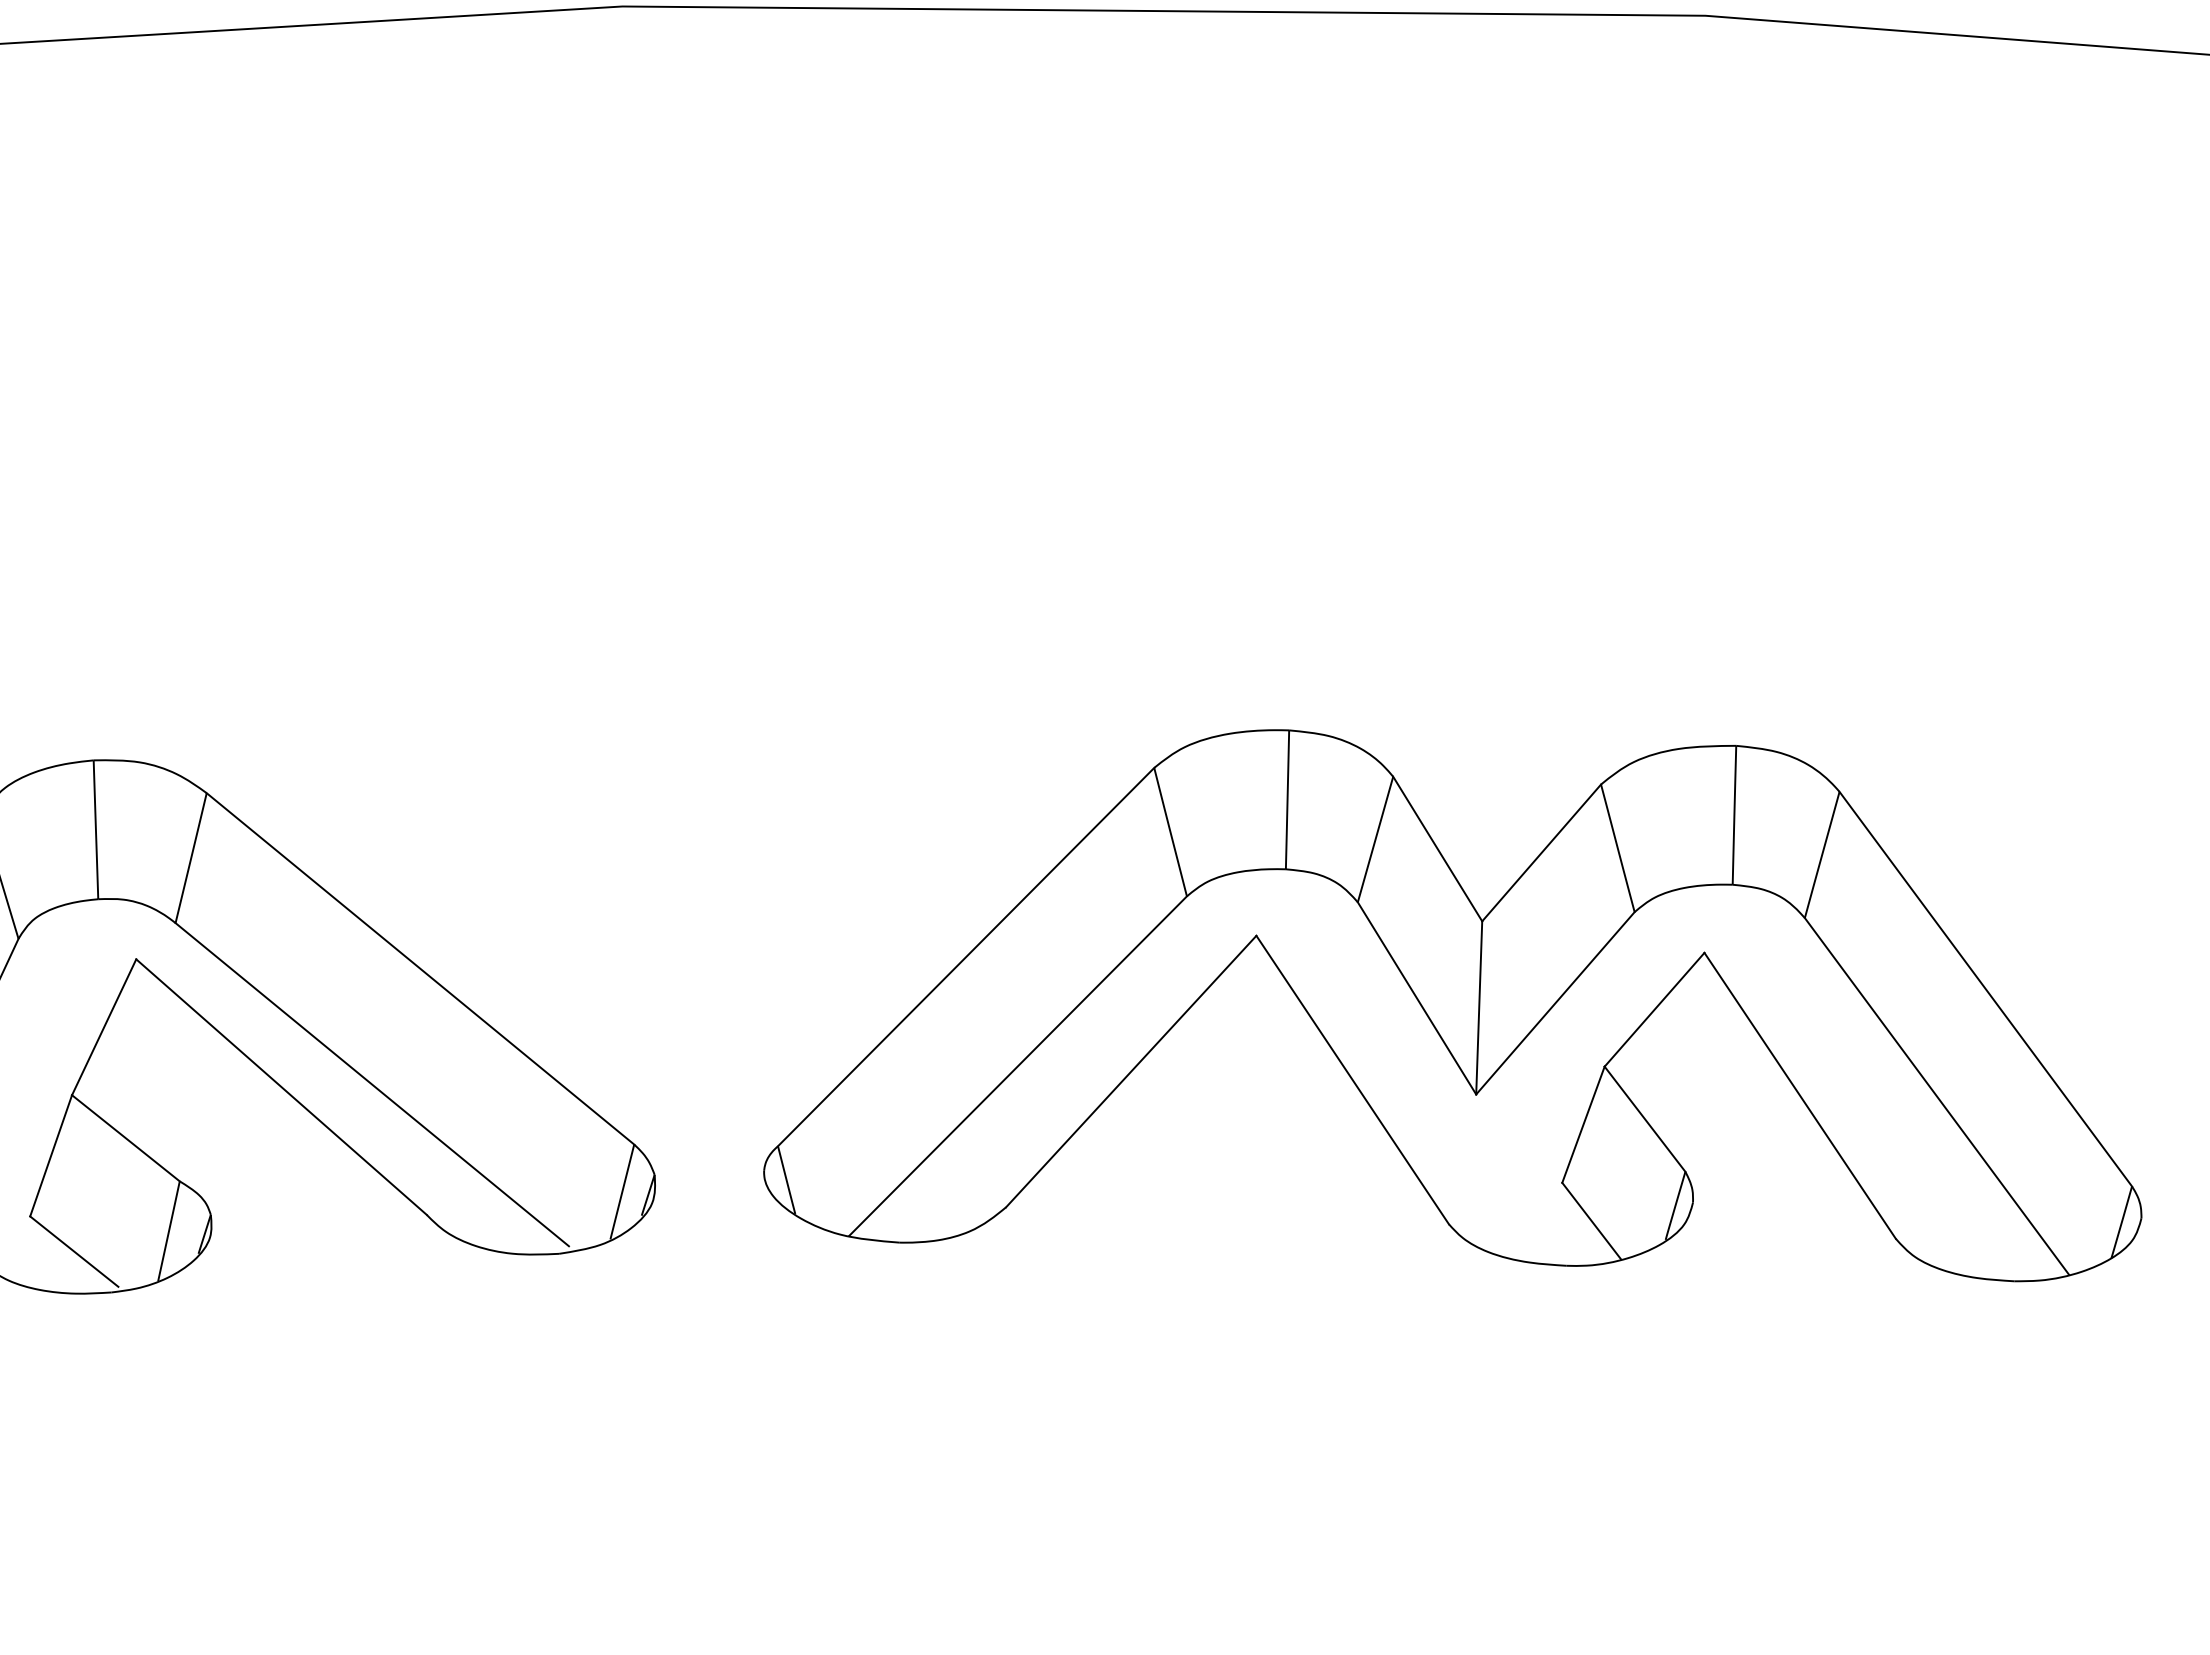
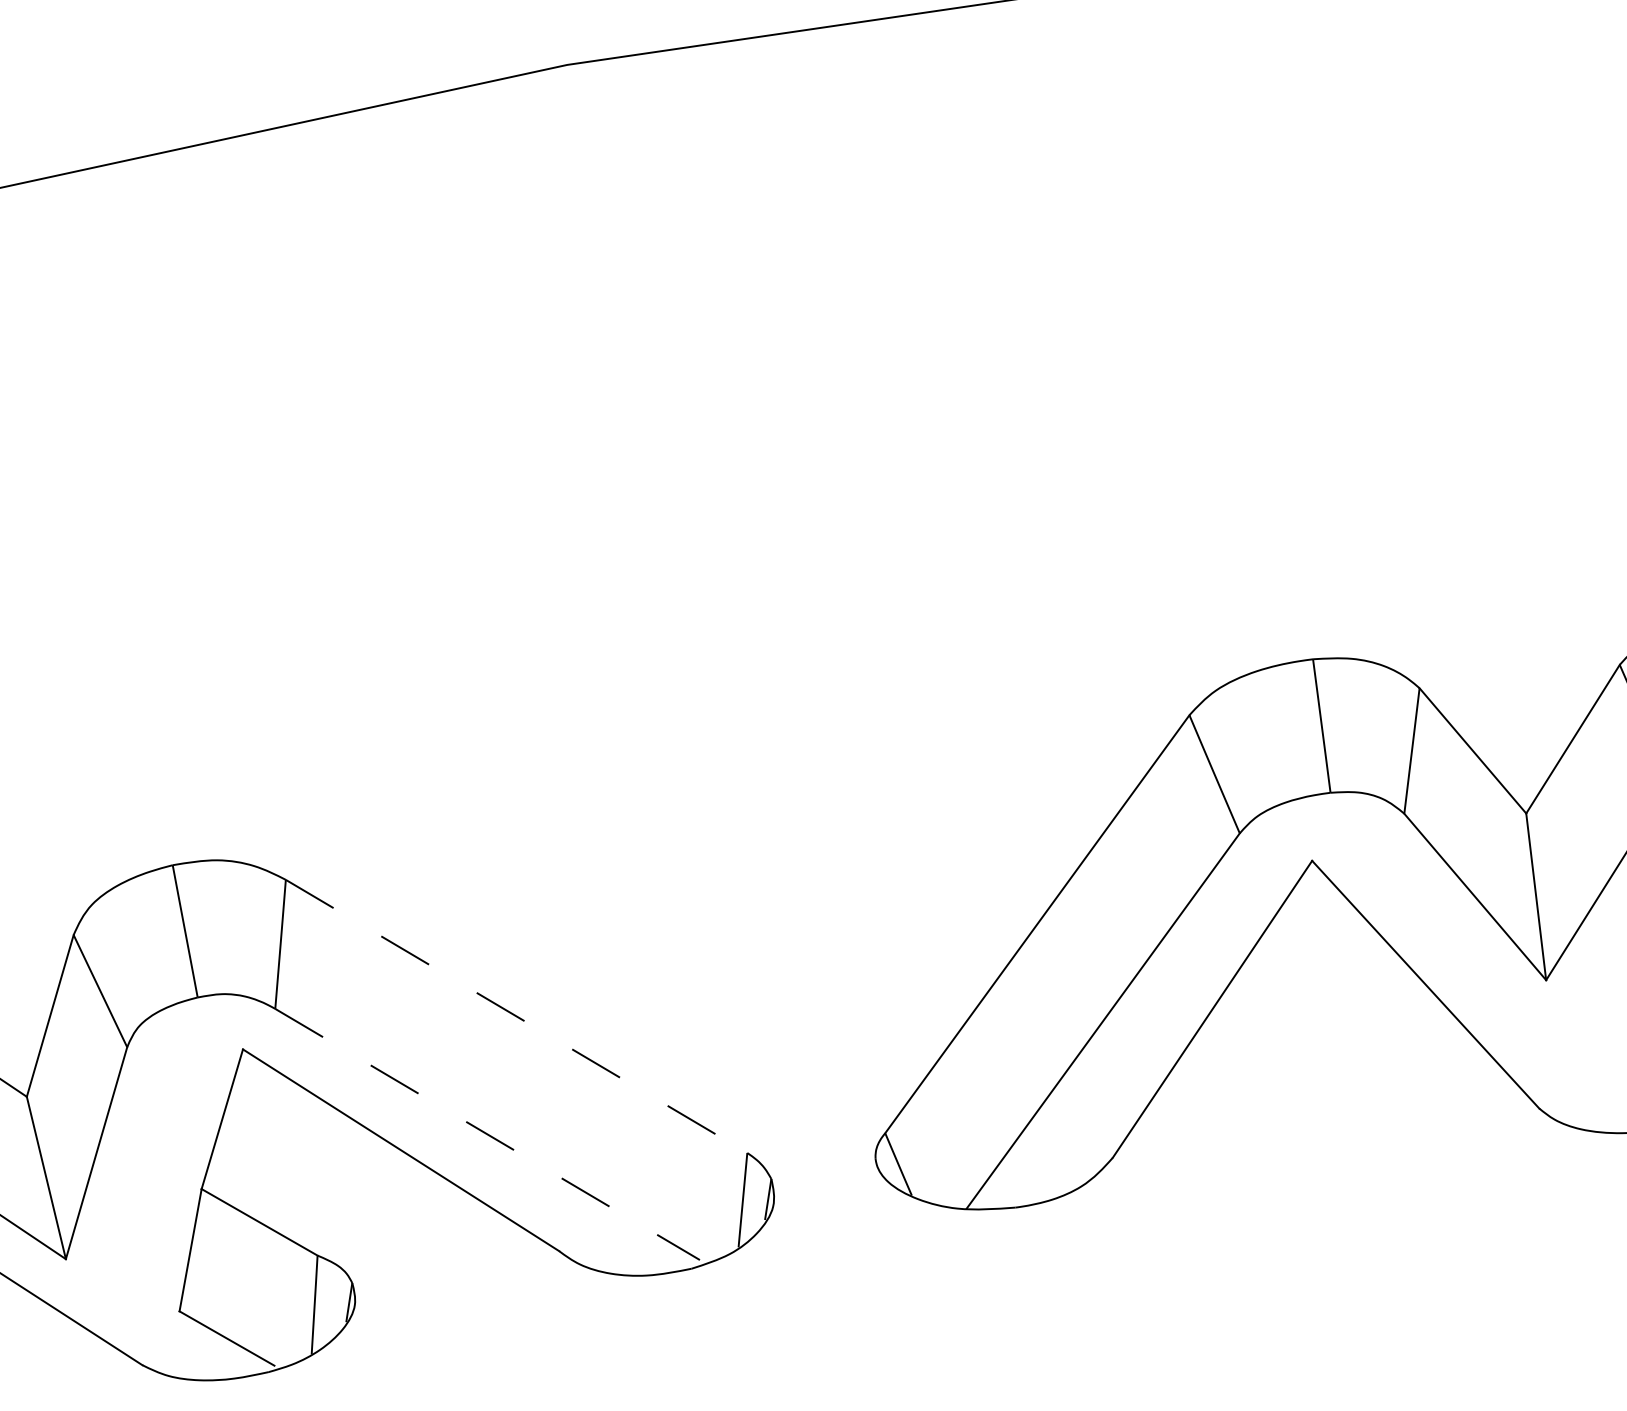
line: (420, 968) -> (516, 1016), solid -> dashed
line: (372, 1084) -> (487, 1134), solid -> dashed

